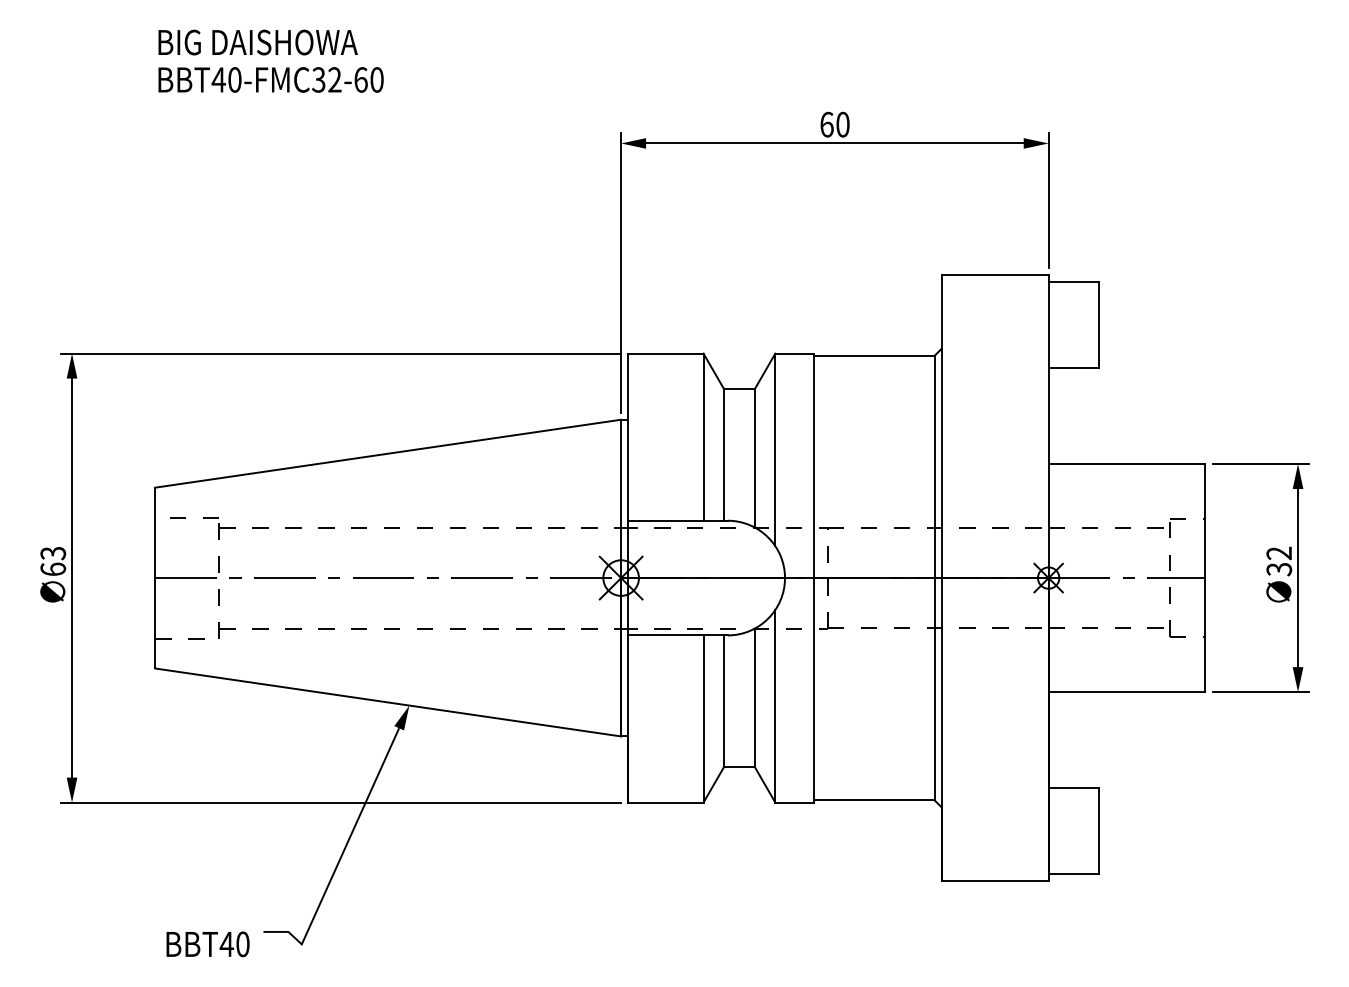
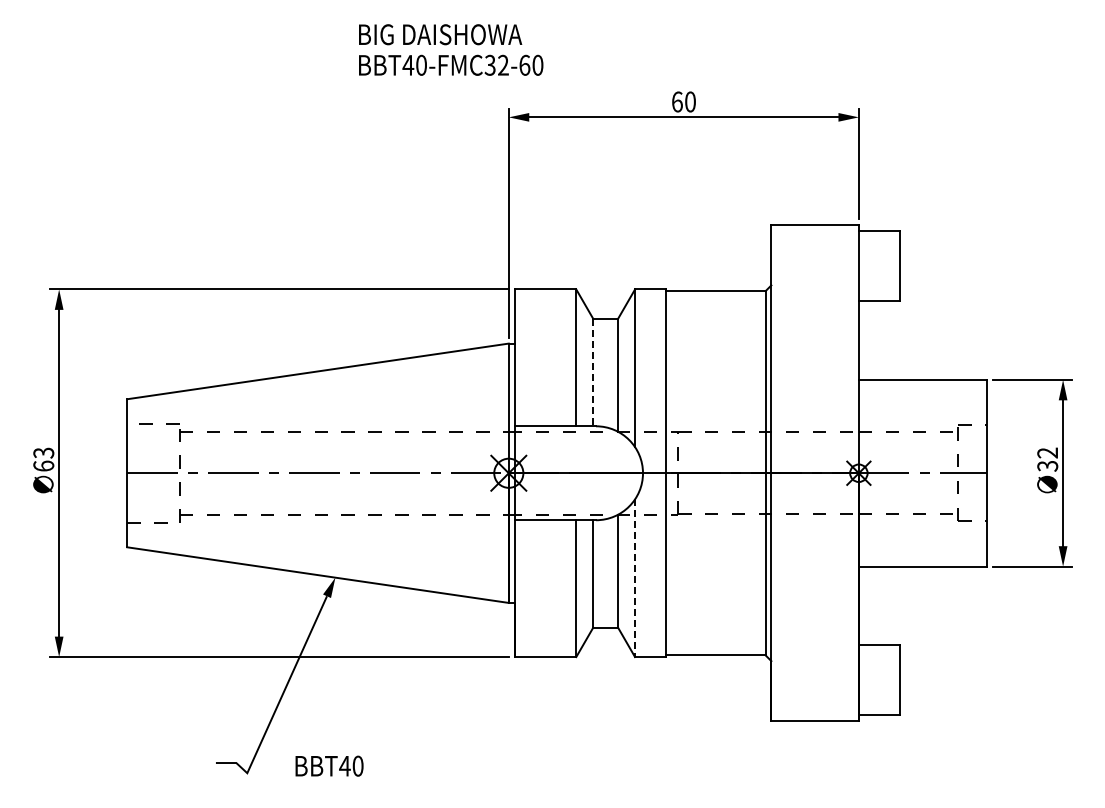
text: (271, 60) -> (451, 49), moved
line: (724, 455) -> (593, 372), solid -> dashed
line: (775, 706) -> (635, 578), solid -> dashed
text: (208, 943) -> (329, 765), moved

